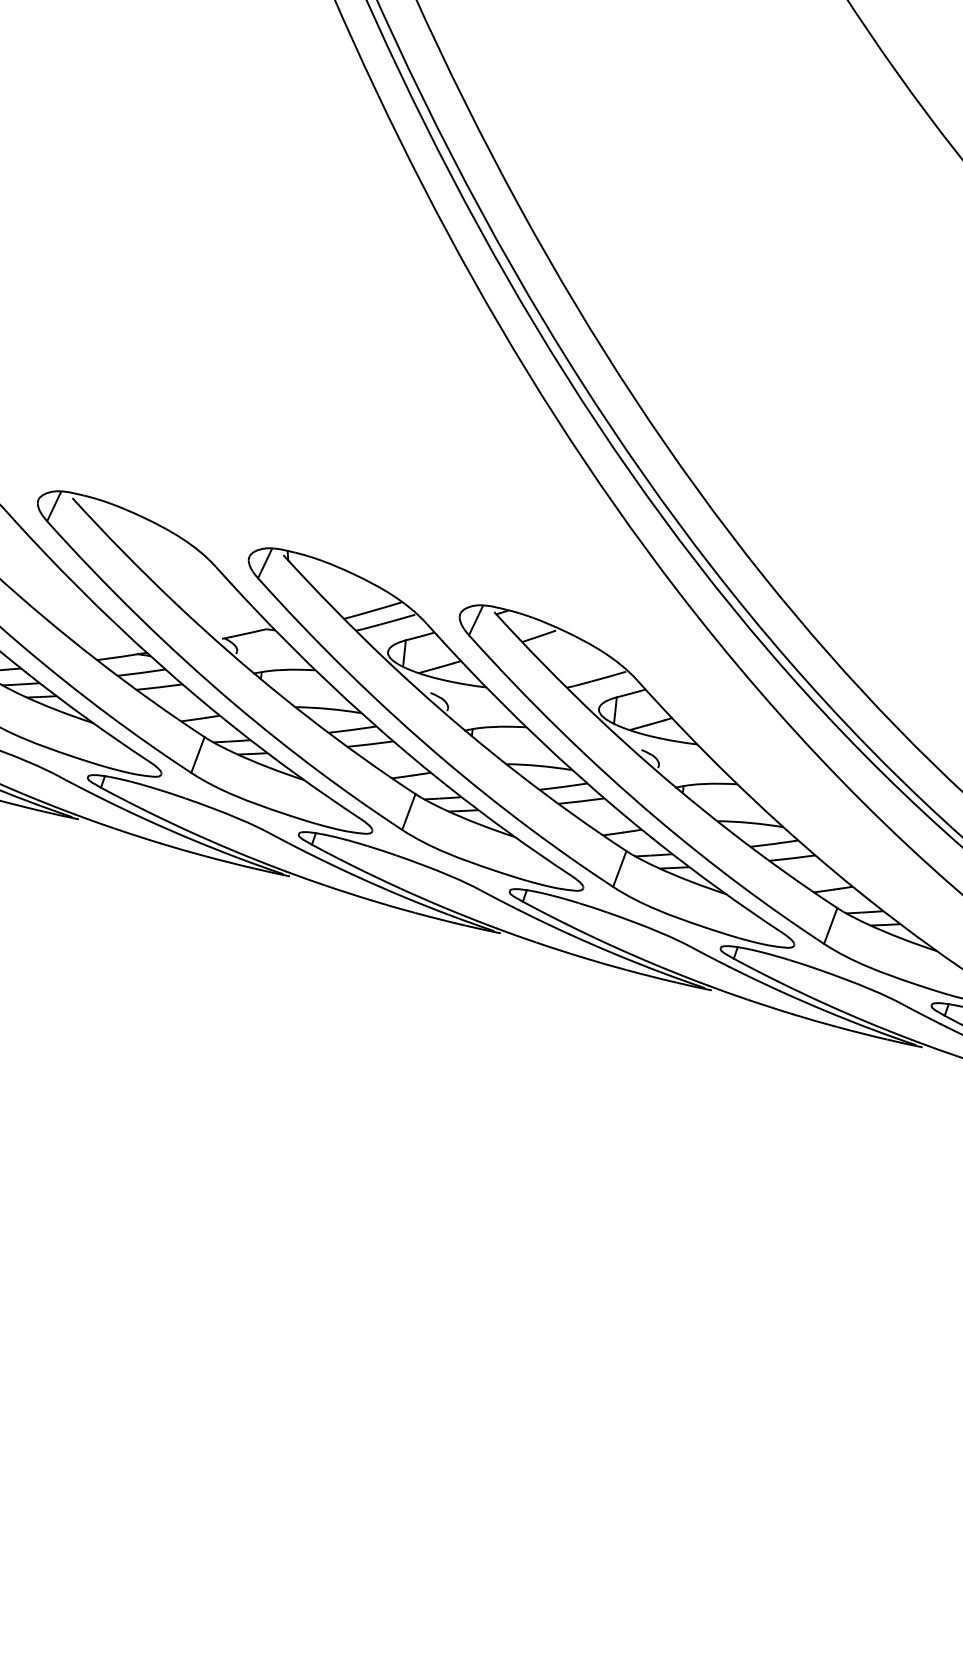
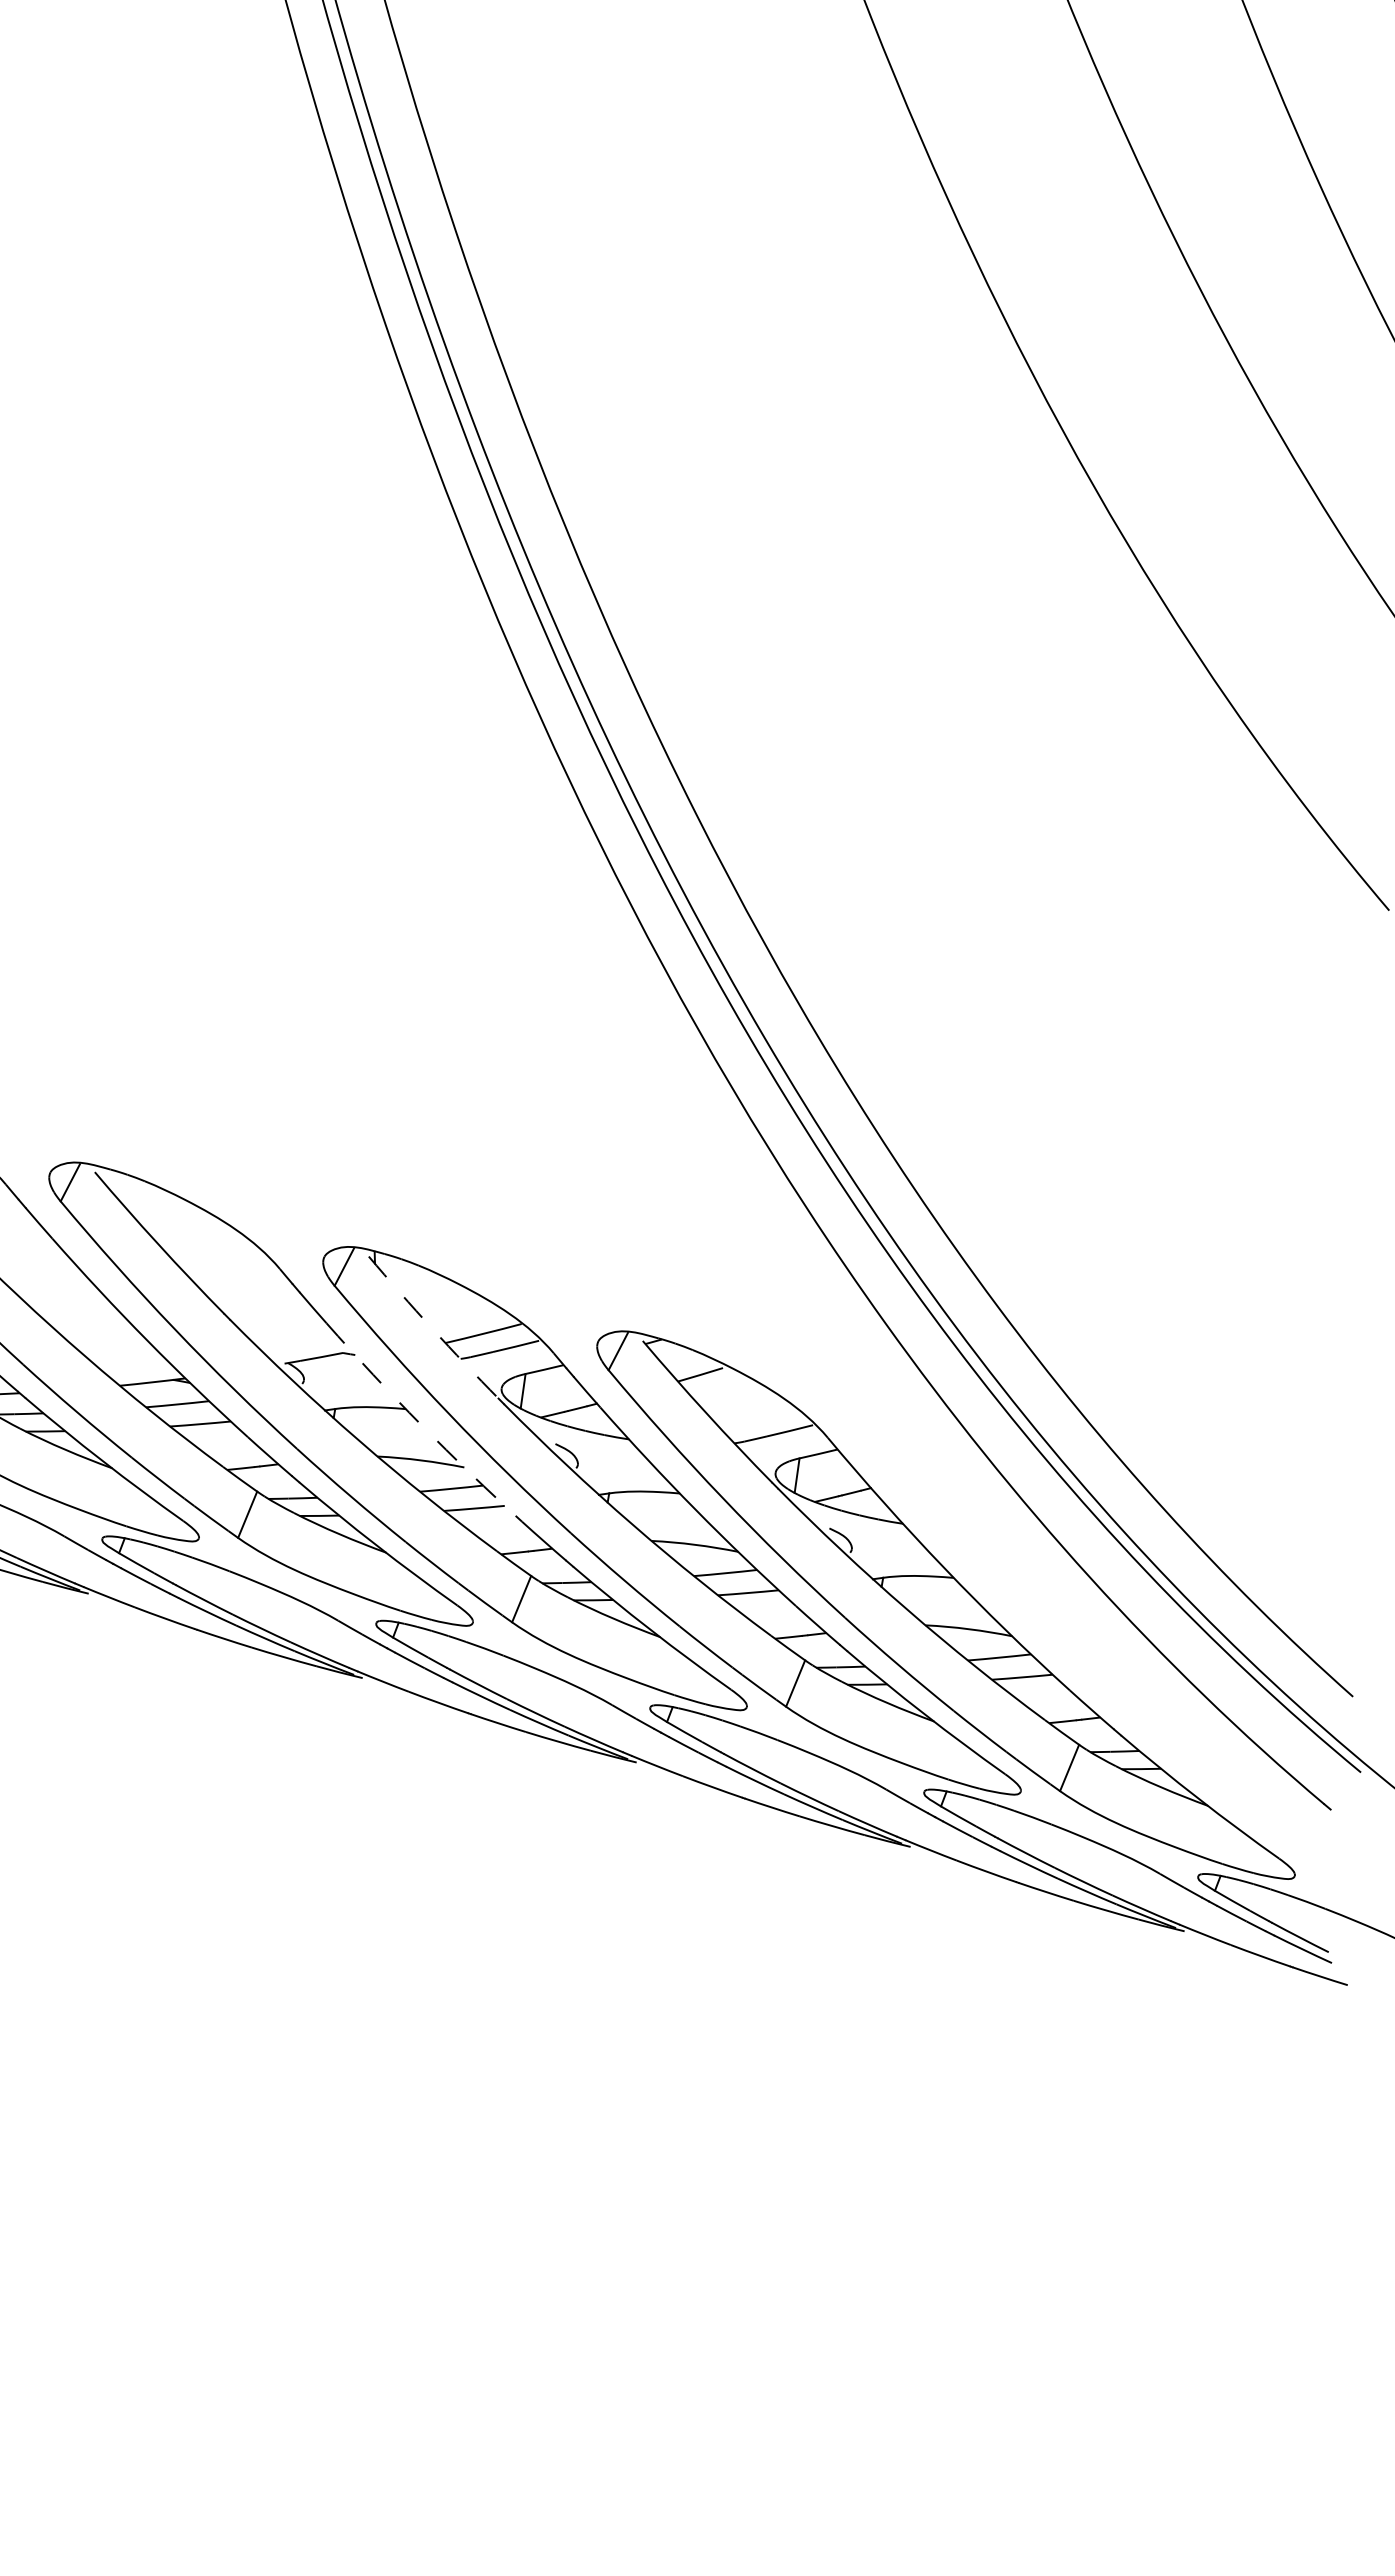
arc: (333, 608) -> (432, 1328), solid -> dashed
arc: (327, 682) -> (421, 1425), solid -> dashed

